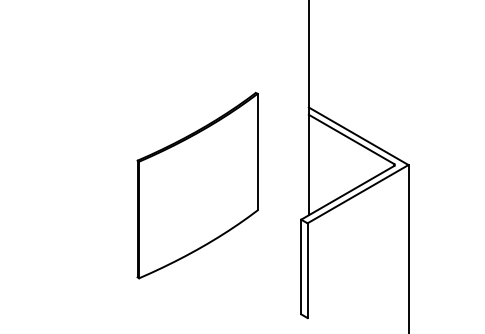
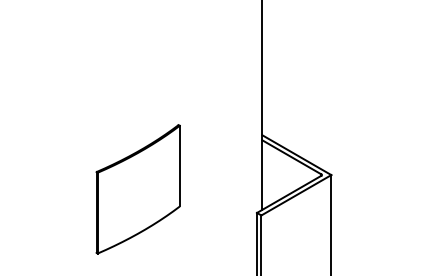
part: (196, 185) -> (137, 189), moved

